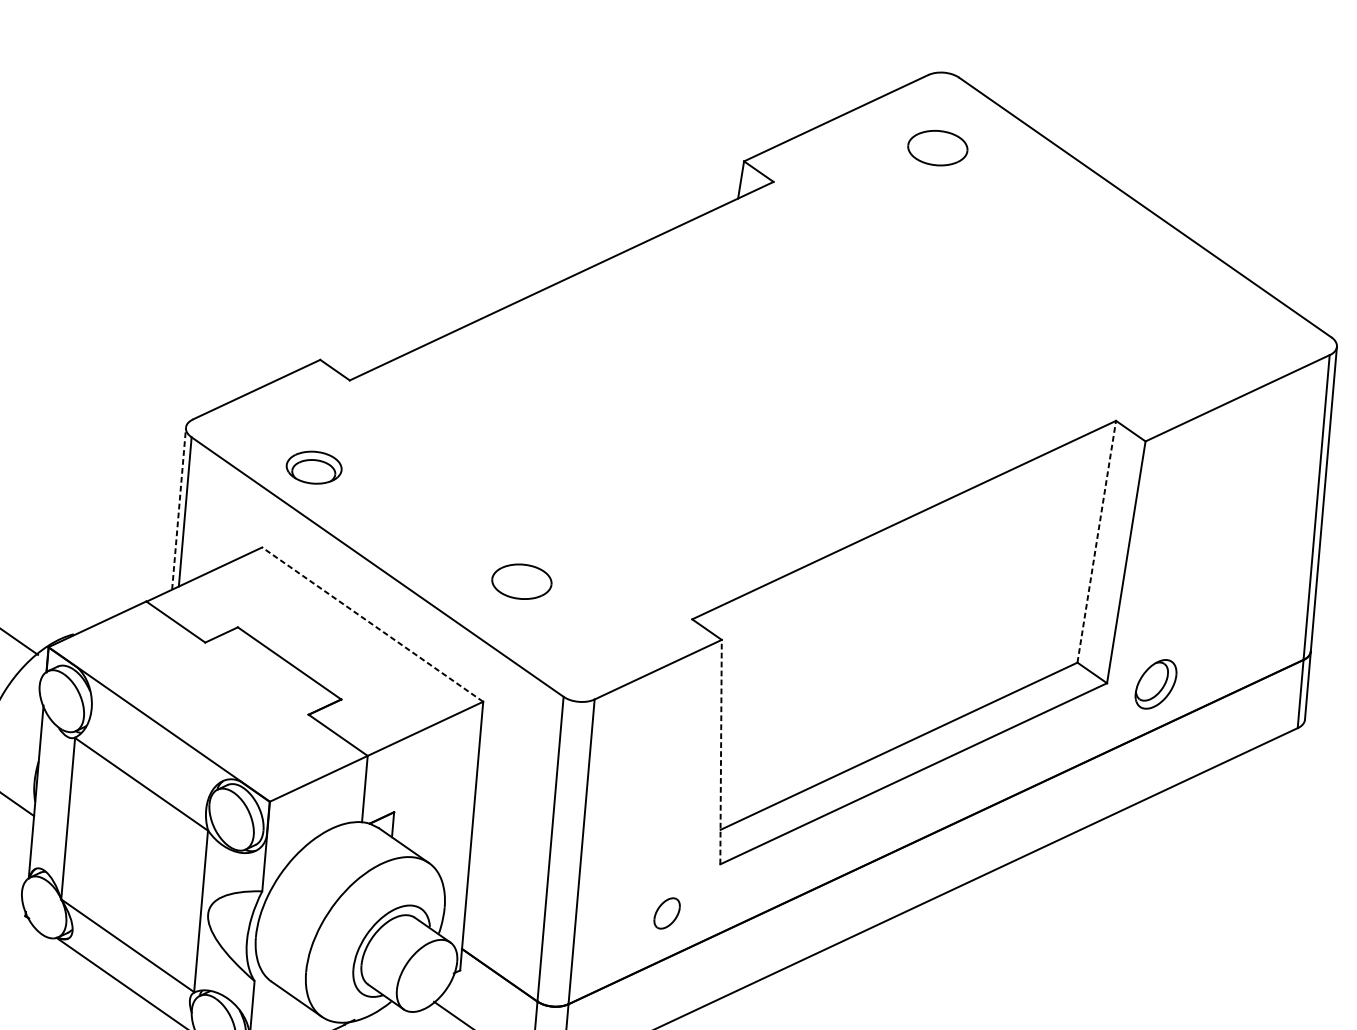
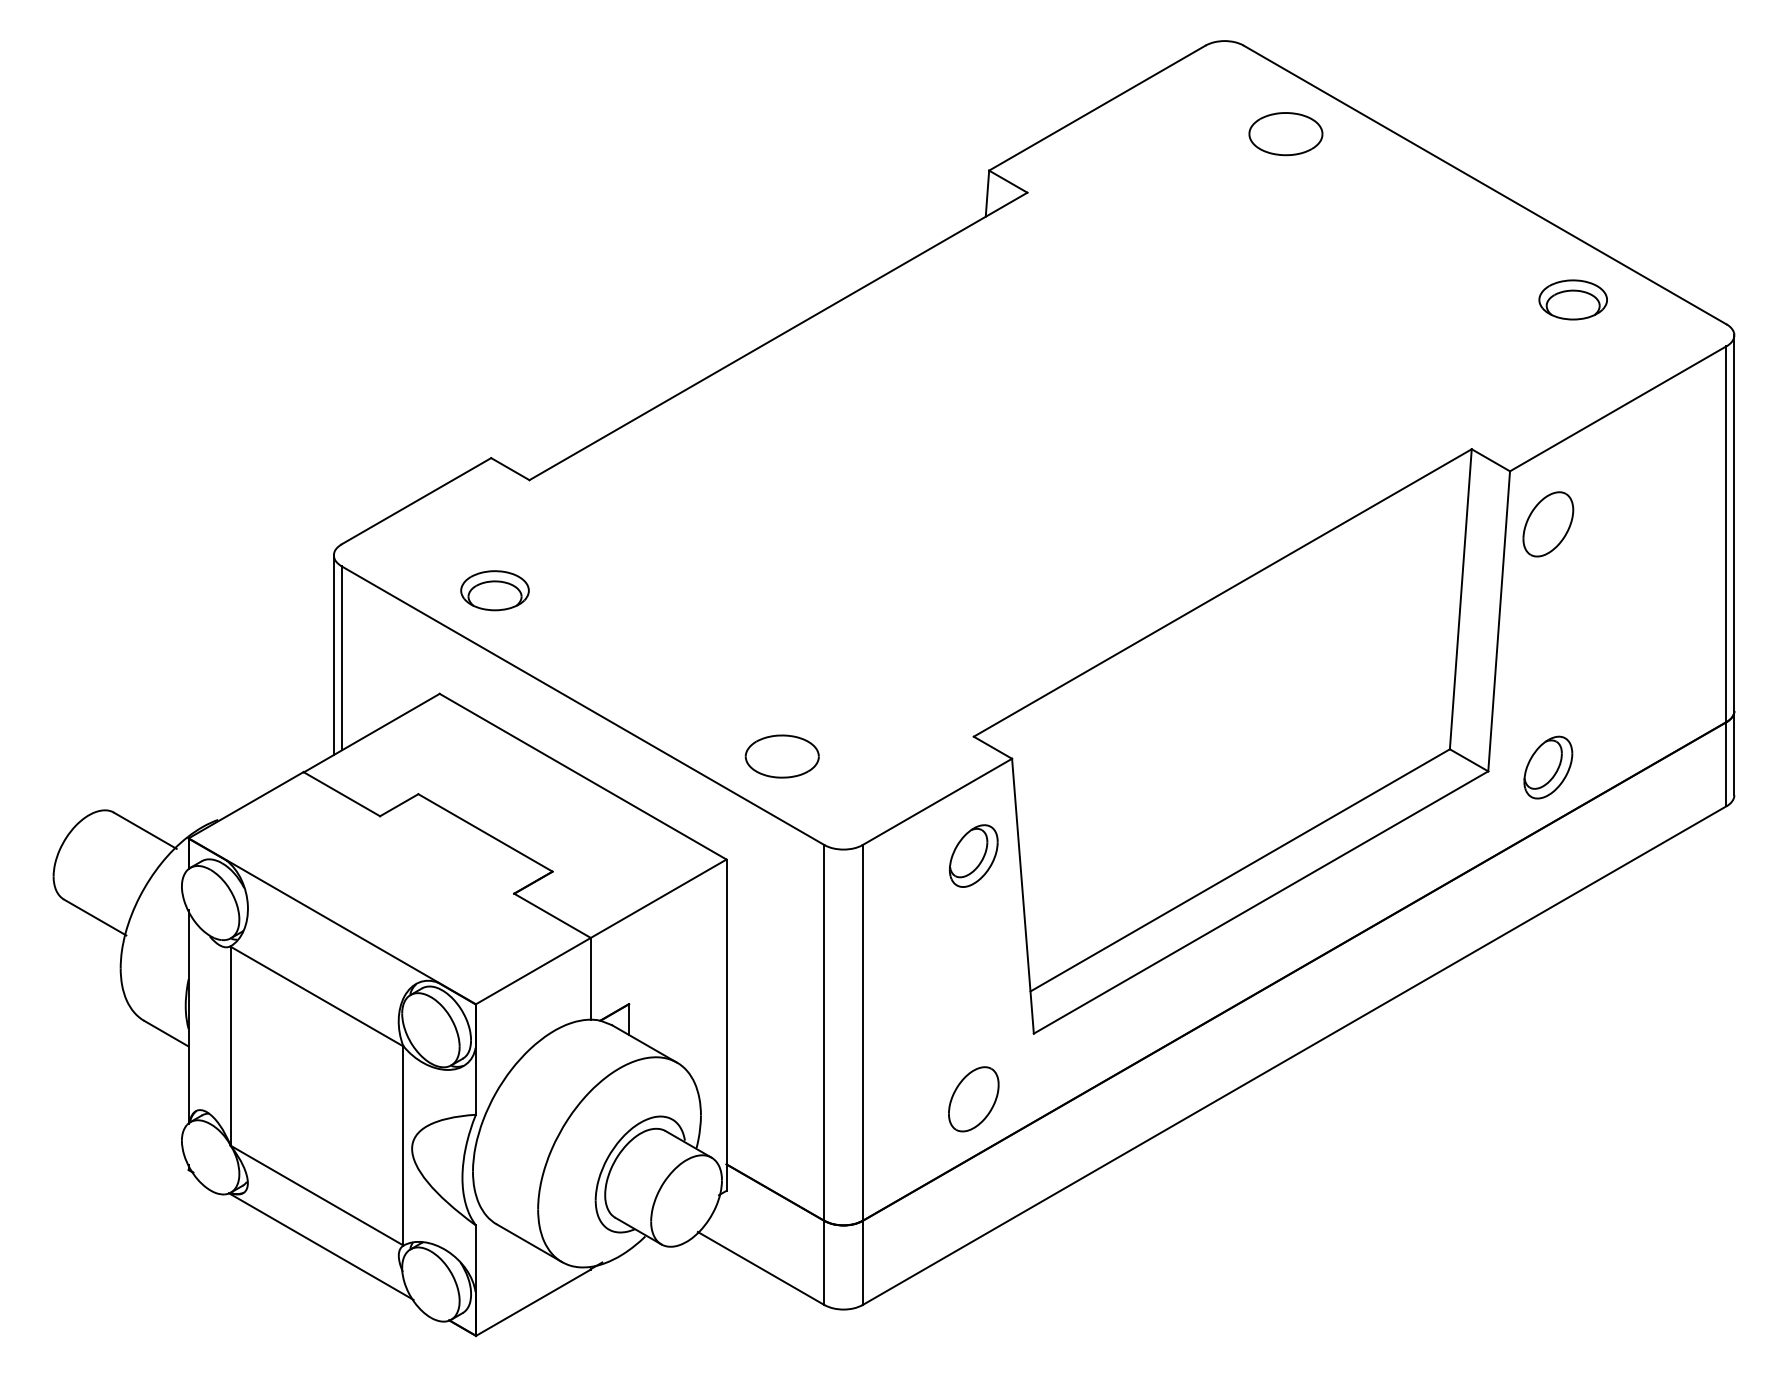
part: (937, 148) -> (1285, 134), moved
part: (1208, 306) -> (1572, 299), added
part: (1173, 487) -> (1548, 524), added
line: (178, 508) -> (333, 655), dashed -> solid
line: (1096, 541) -> (1460, 598), dashed -> solid
part: (521, 581) -> (781, 756), moved
line: (373, 624) -> (583, 776), dashed -> solid
part: (683, 715) -> (973, 855), added
line: (720, 752) -> (1022, 896), dashed -> solid
part: (666, 913) -> (973, 1099), size x1.67

